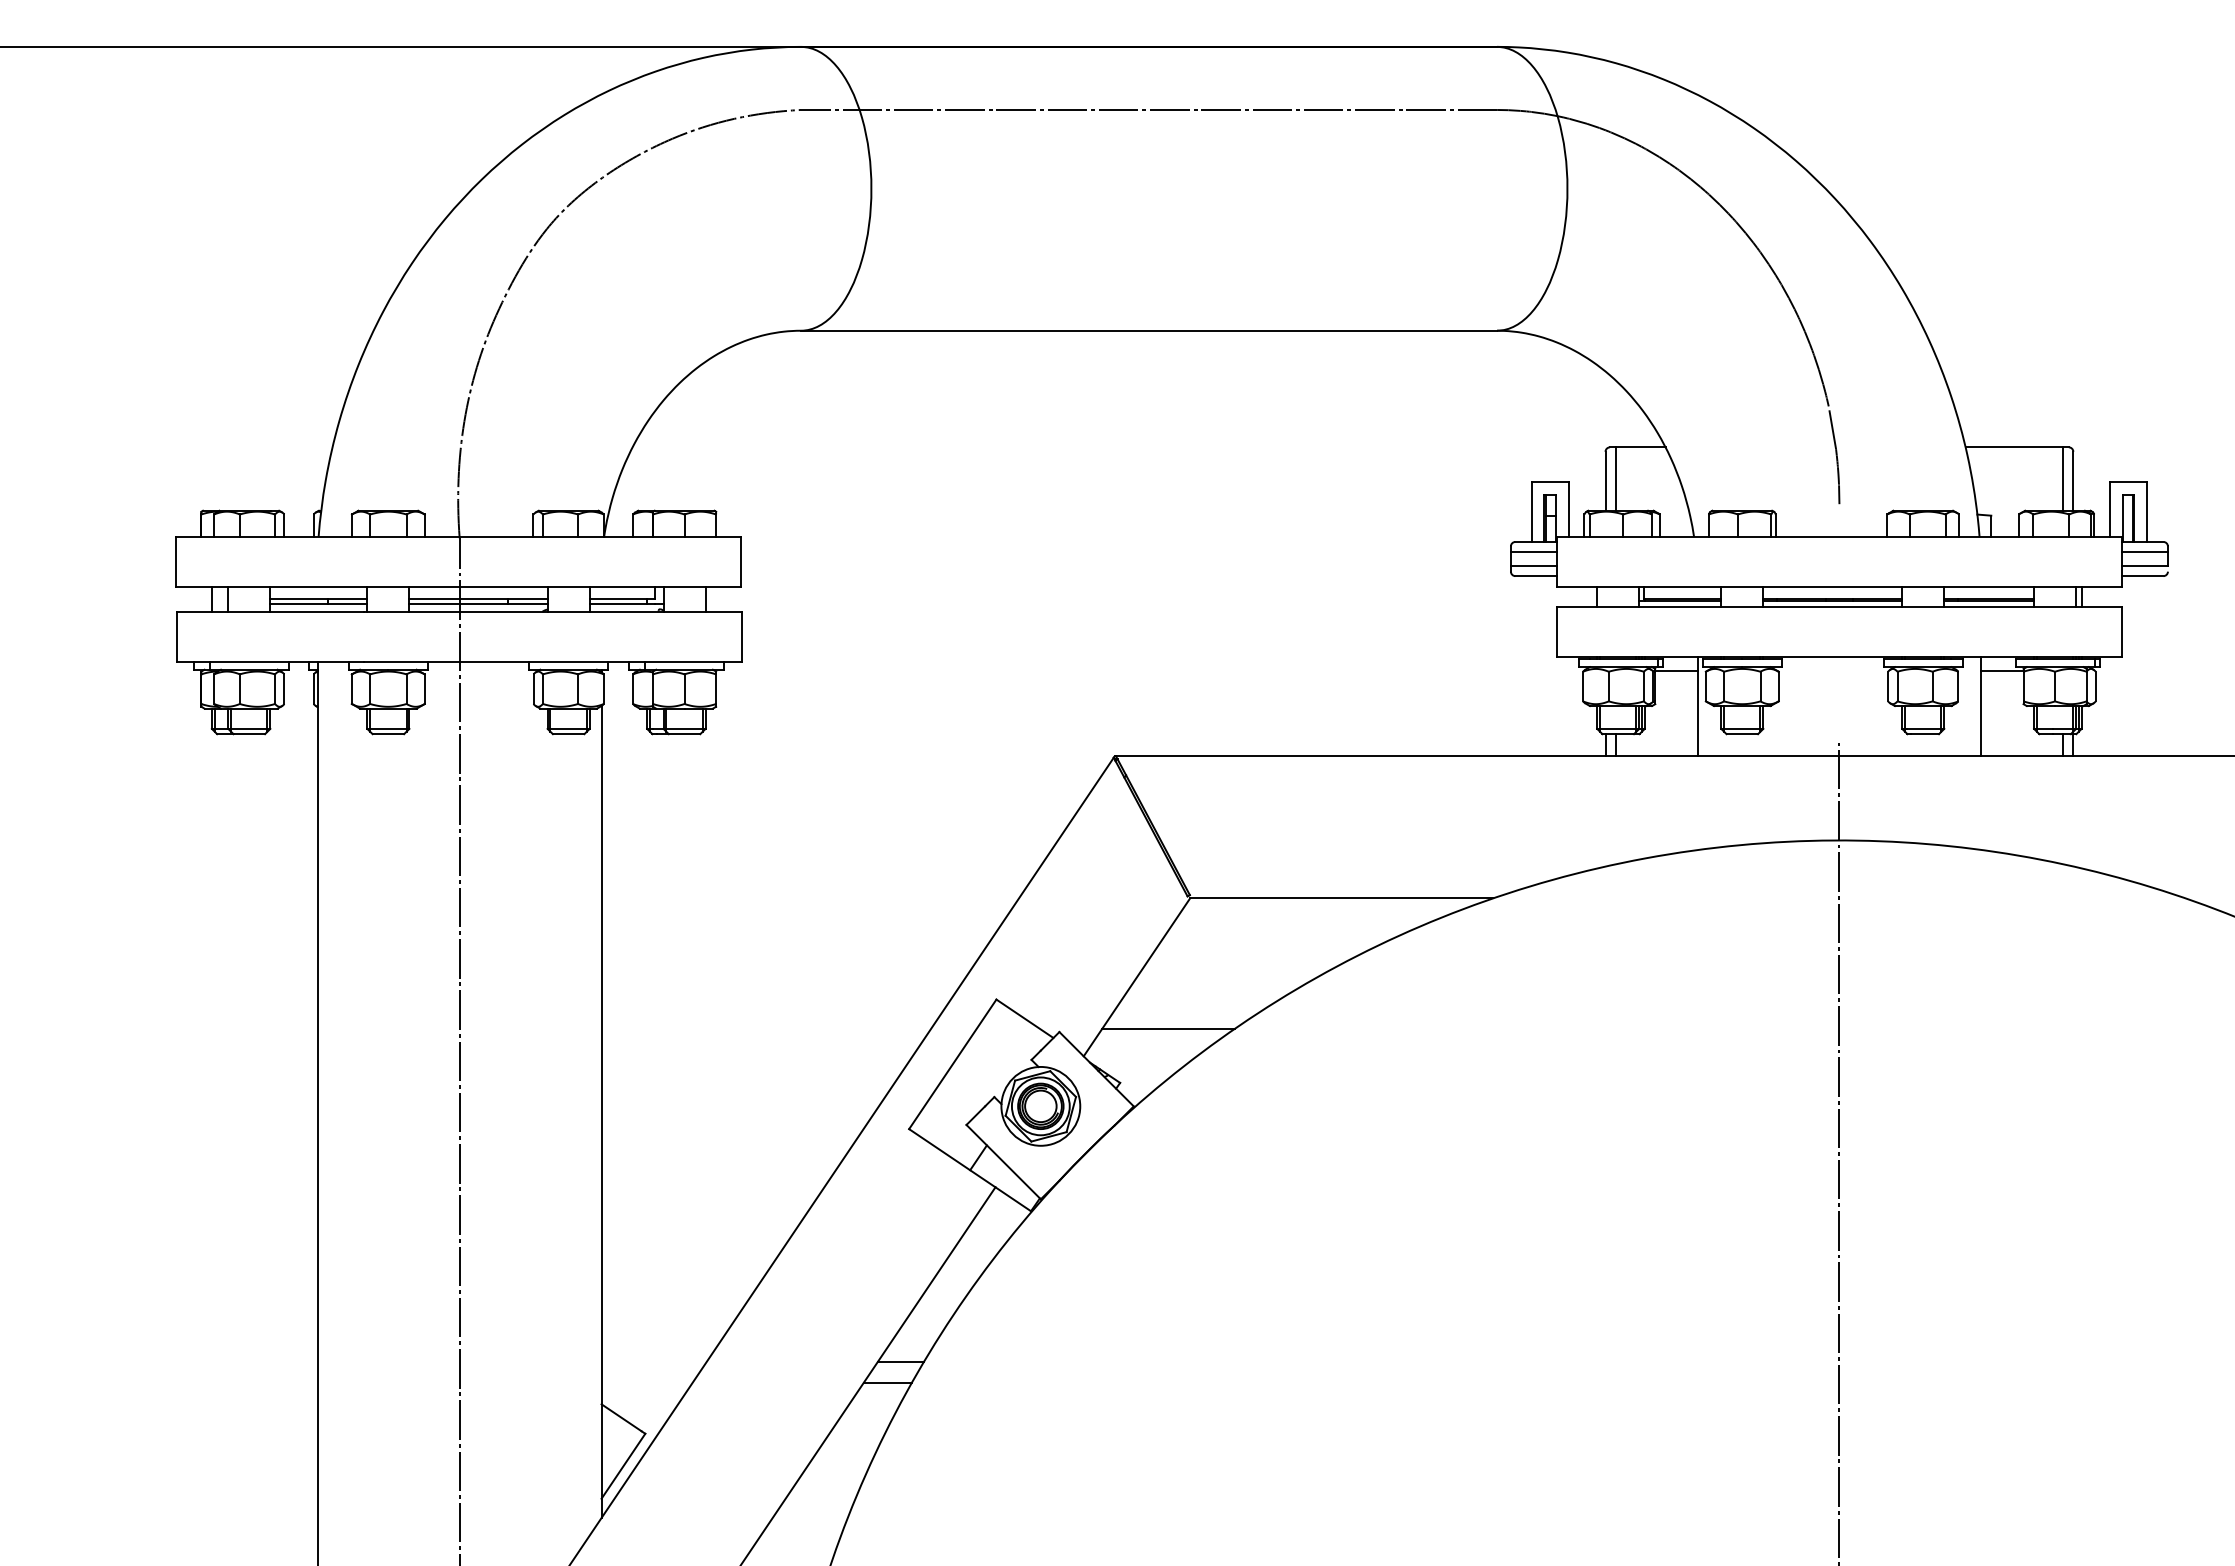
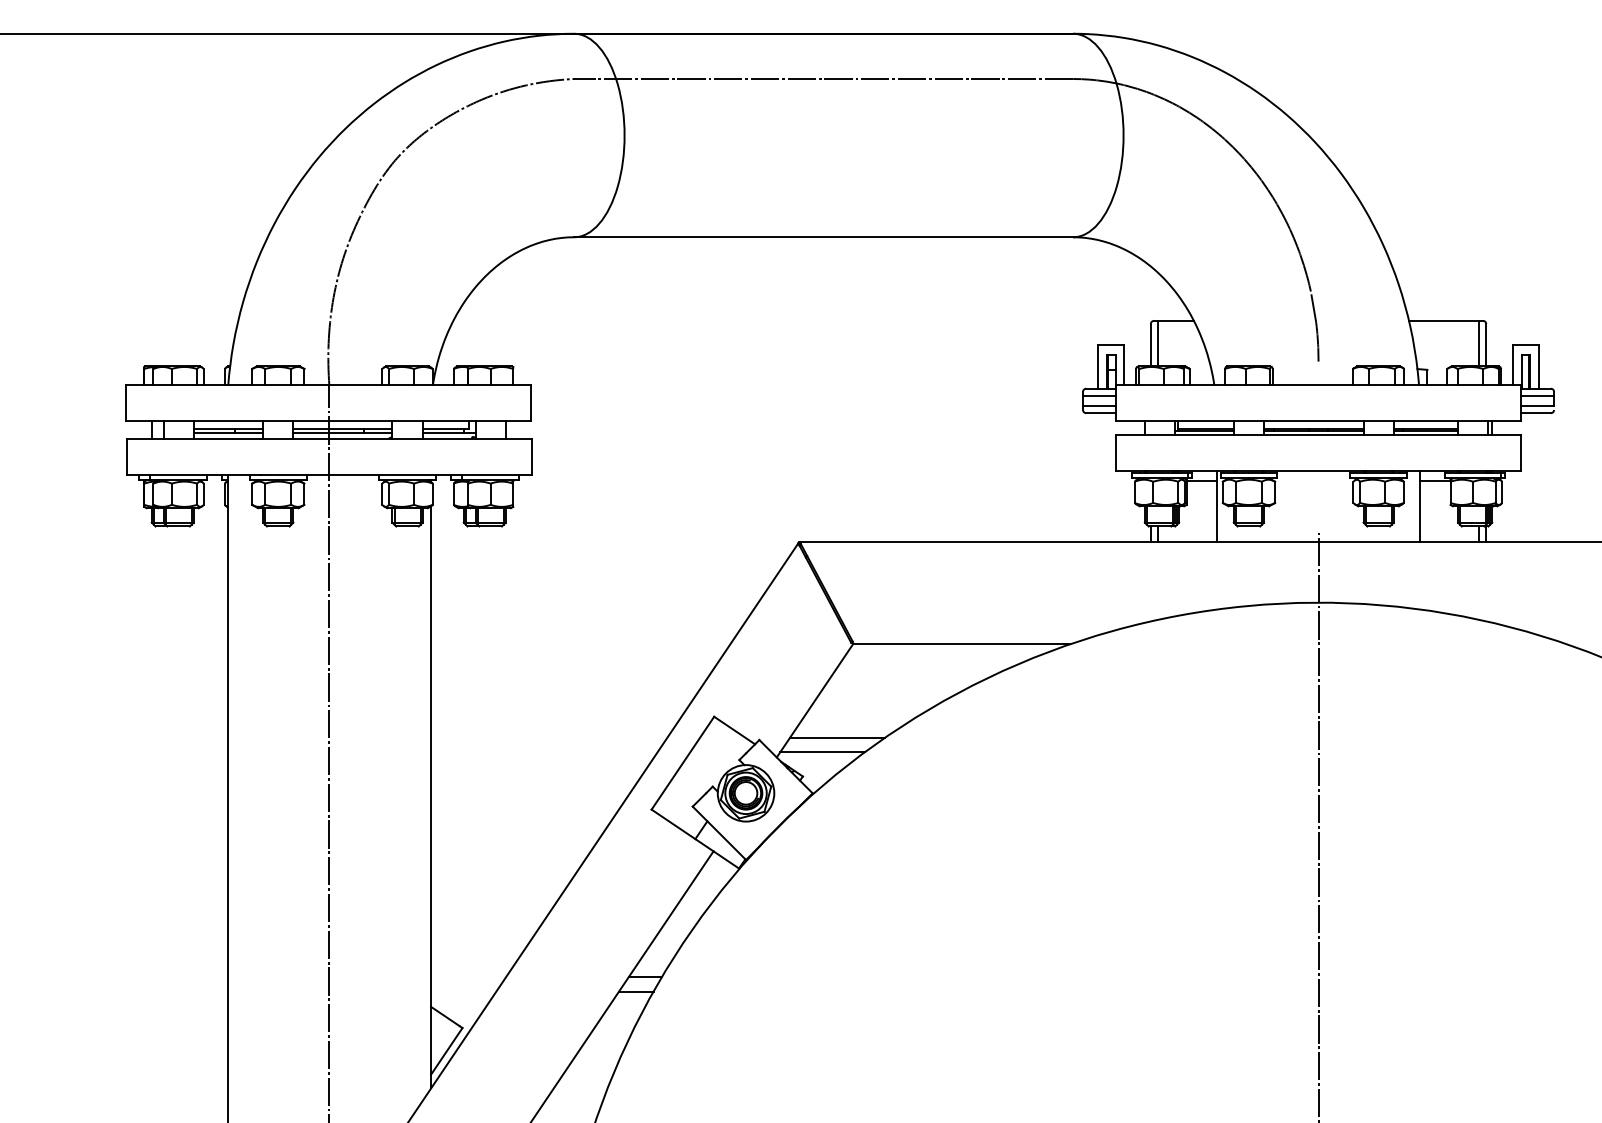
line: (1147, 1049) -> (822, 752), added

